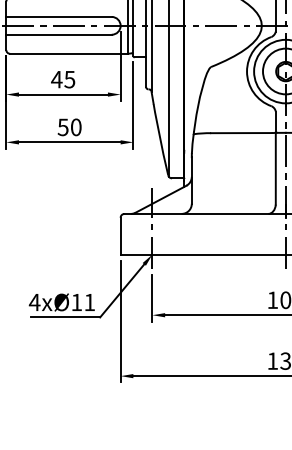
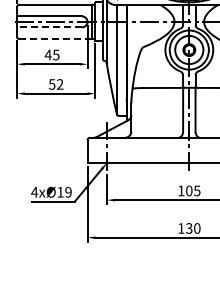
line: (58, 34) -> (49, 27), solid -> dashed
line: (68, 54) -> (55, 39), solid -> dashed
text: (76, 127) -> (60, 84), 50 -> 52
text: (89, 301) -> (68, 191), 4xØ11 -> 4xØ19

